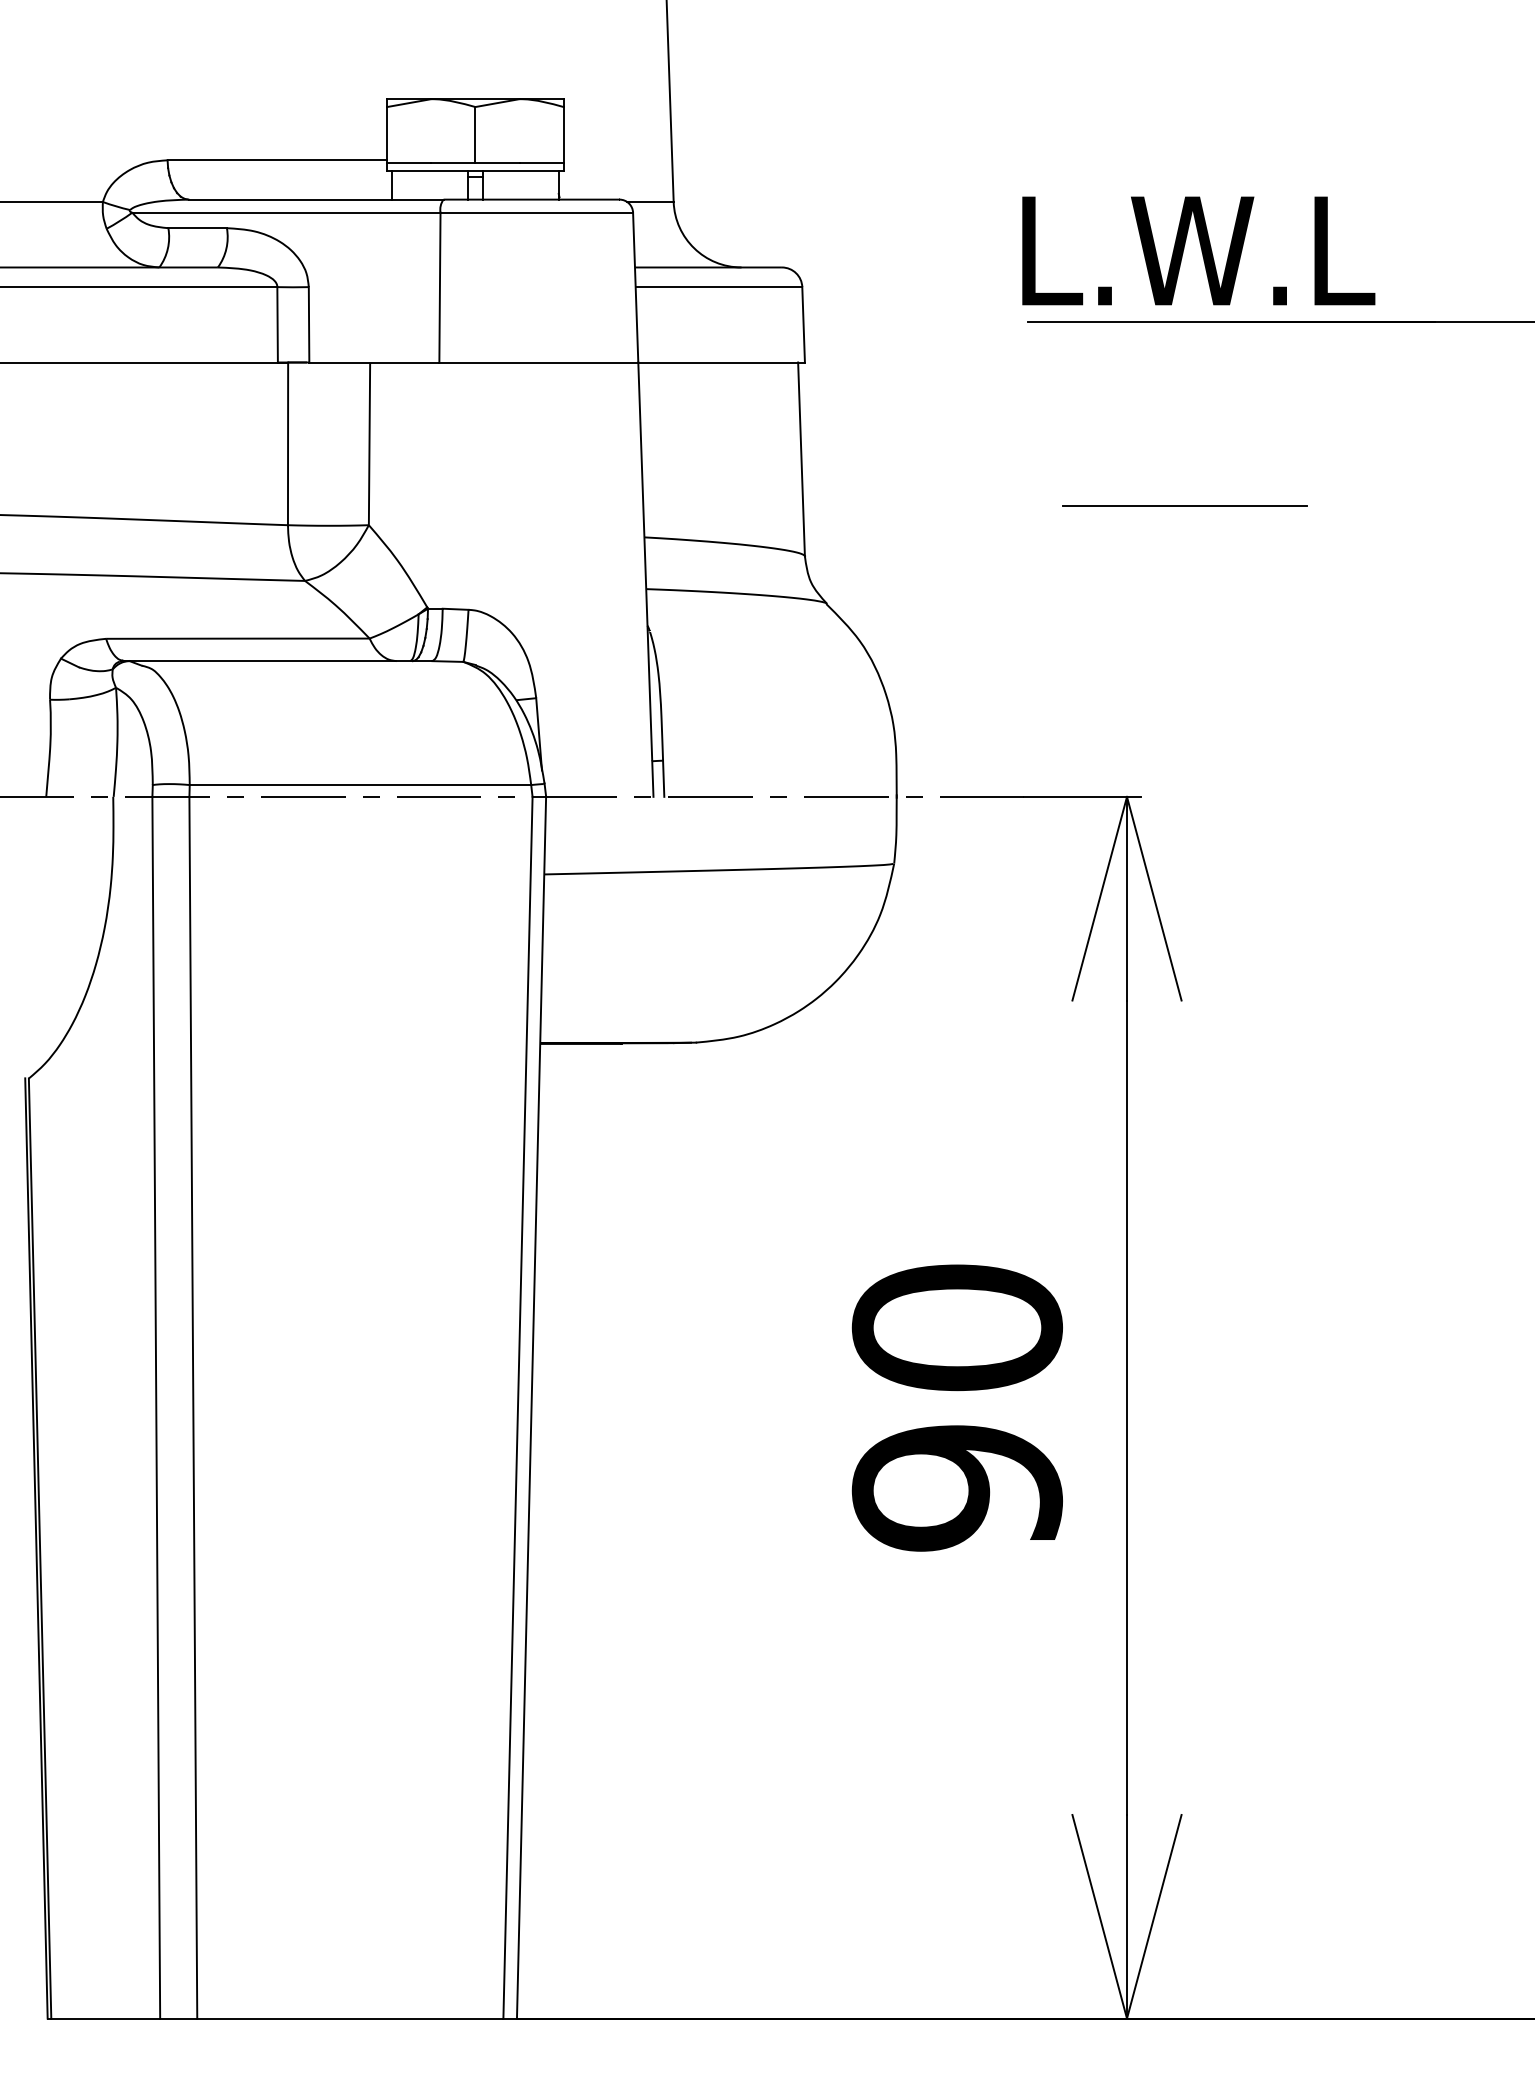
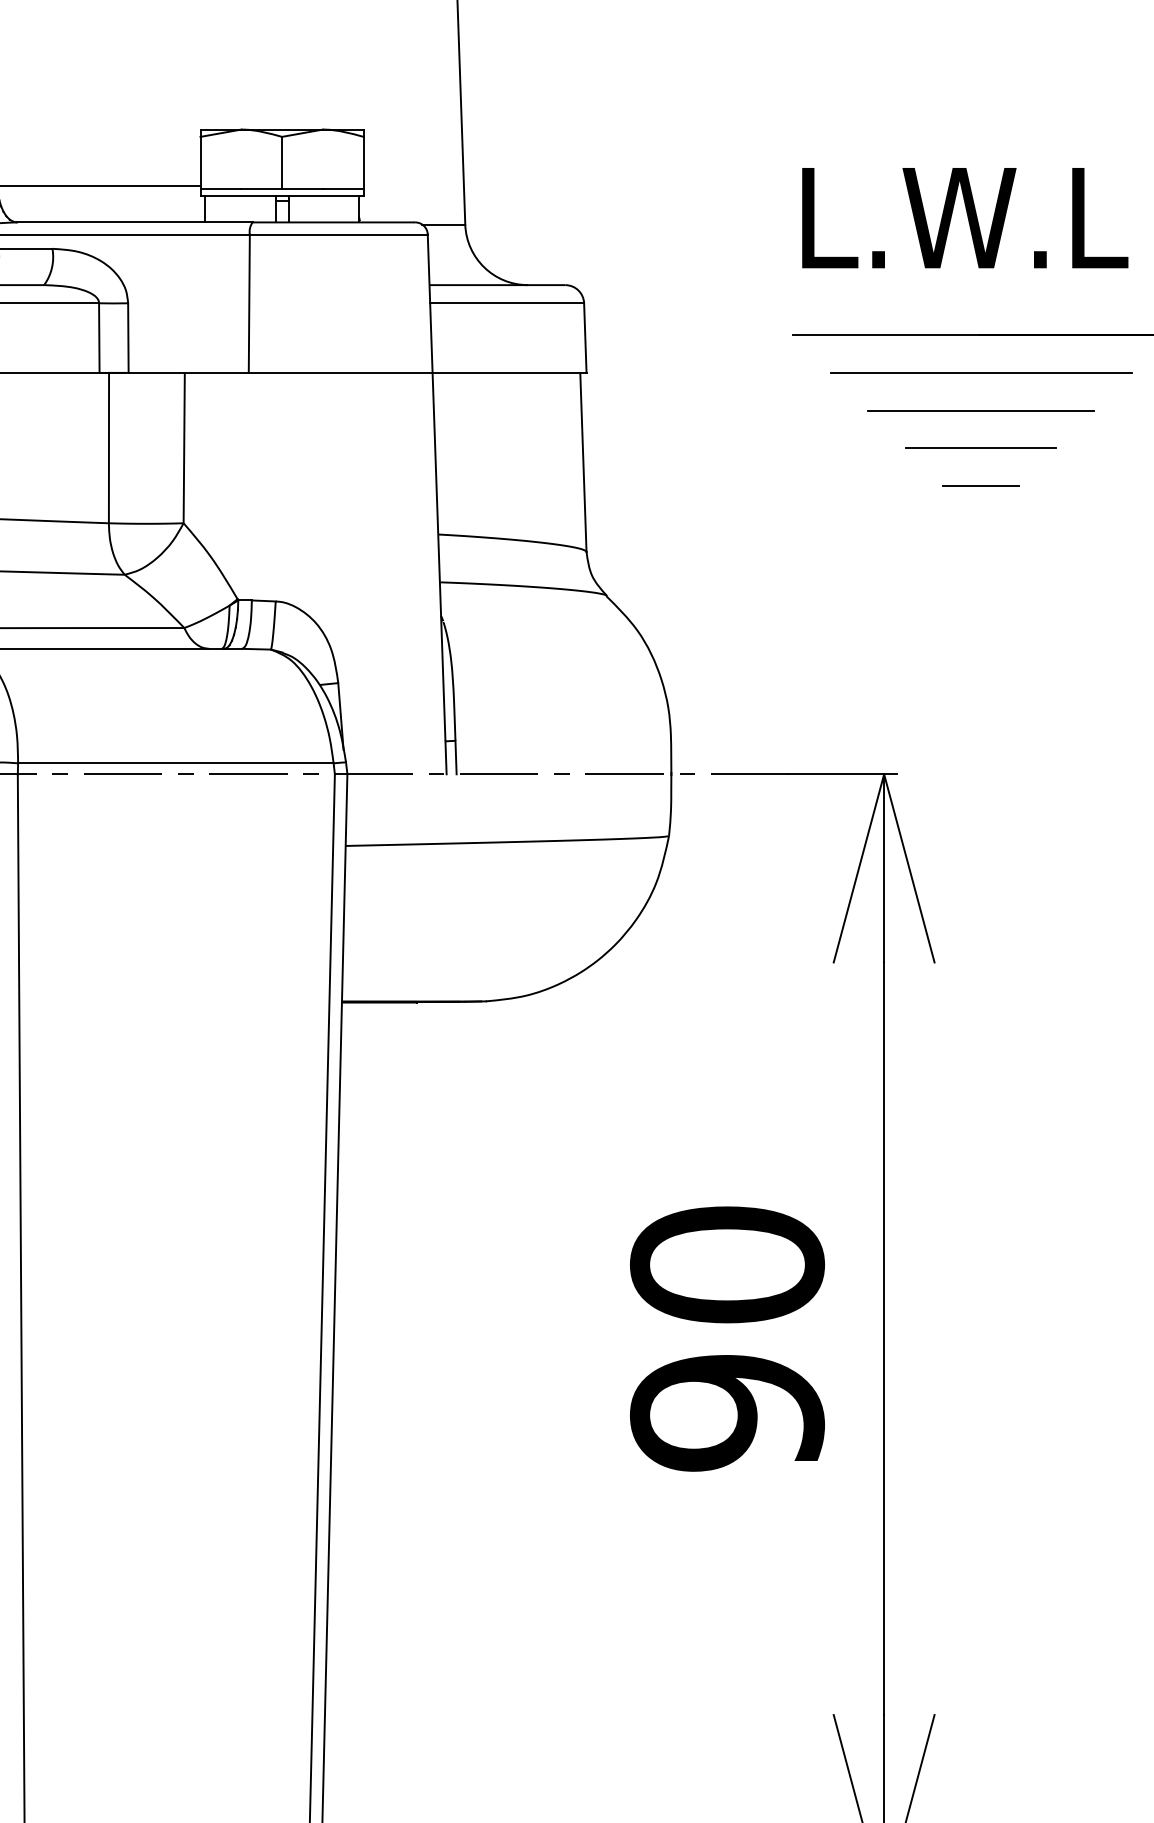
text: (1198, 250) -> (964, 217), moved
line: (1231, 362) -> (980, 372), added
line: (1231, 443) -> (980, 447), added
line: (1231, 484) -> (980, 485), added
line: (1184, 505) -> (980, 409), moved

